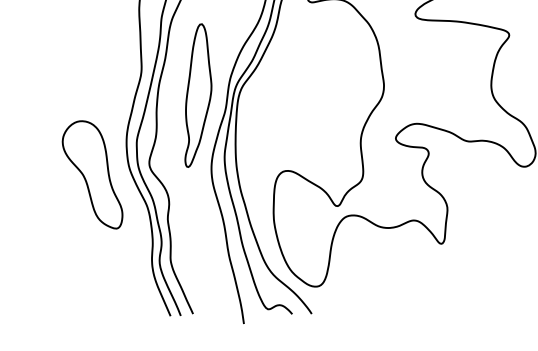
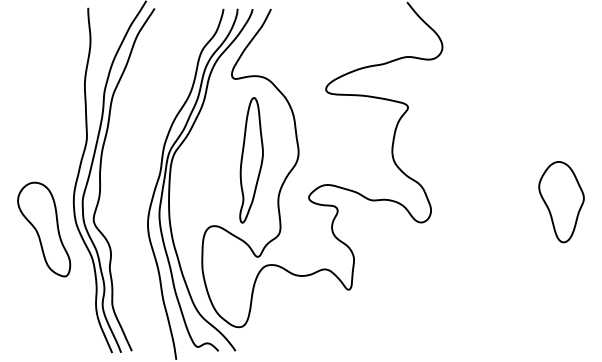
part: (198, 95) -> (251, 160), moved

